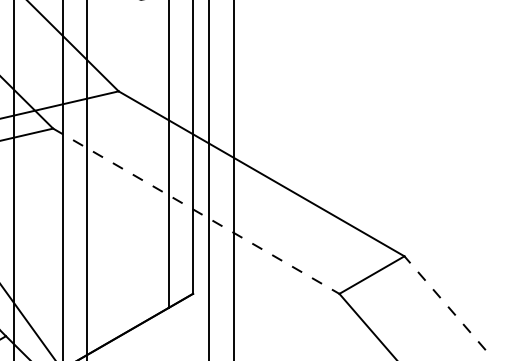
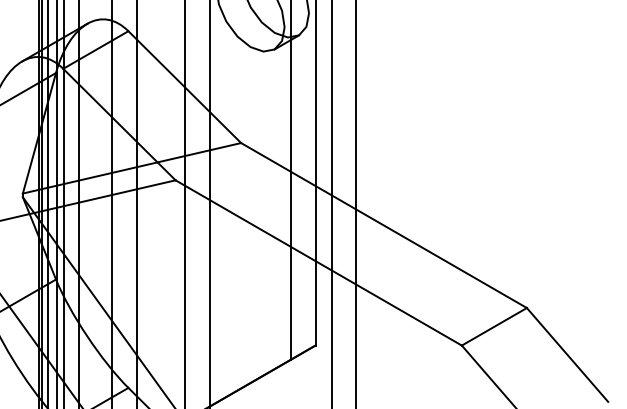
line: (197, 211) -> (319, 263), dashed -> solid
line: (445, 302) -> (567, 354), dashed -> solid

